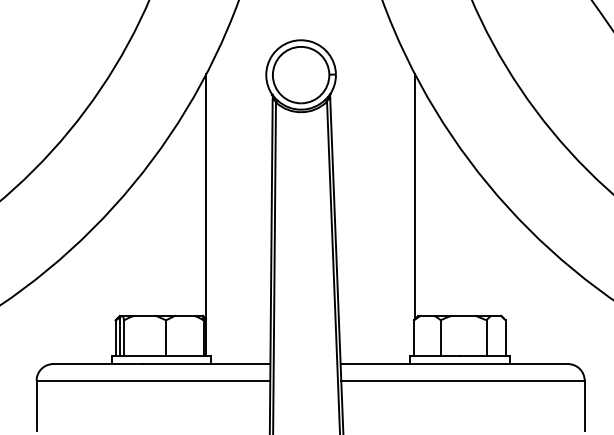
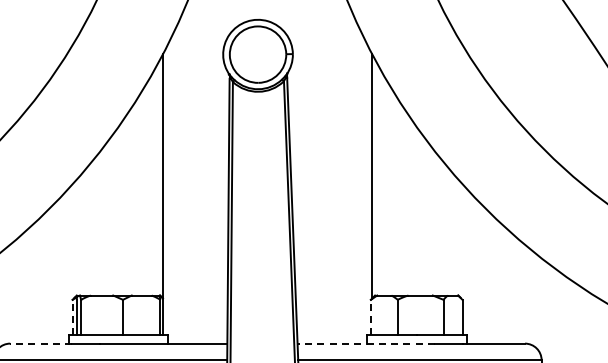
line: (115, 338) -> (72, 318), solid -> dashed
line: (414, 338) -> (371, 318), solid -> dashed
line: (83, 364) -> (40, 344), solid -> dashed
line: (409, 364) -> (366, 344), solid -> dashed

